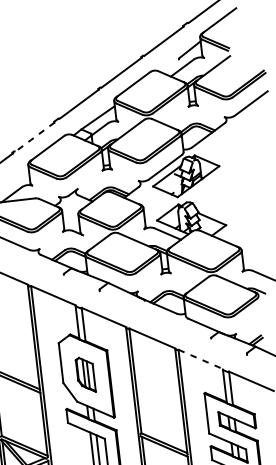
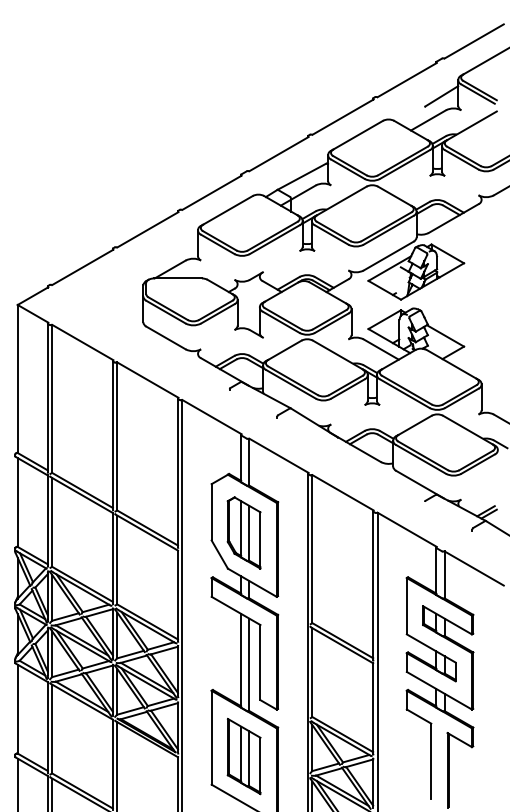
line: (34, 137) -> (211, 193), dashed -> solid
line: (201, 359) -> (407, 530), dashed -> solid
part: (85, 374) -> (243, 532), size x1.43

